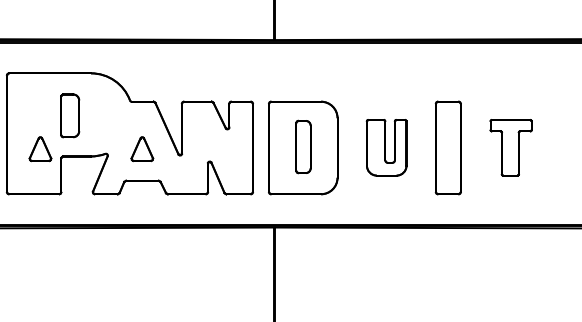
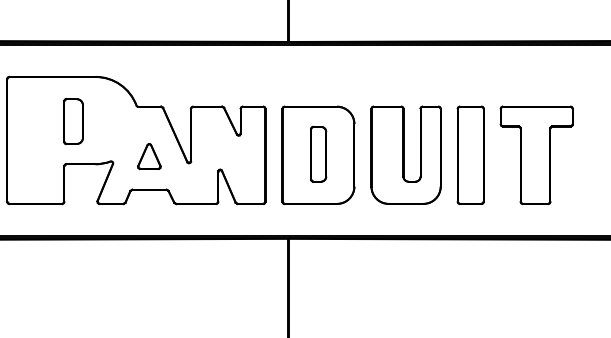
part: (386, 147) -> (405, 154), size x1.67
part: (510, 147) -> (536, 154), size x1.67
part: (40, 149) -> (42, 156), removed

